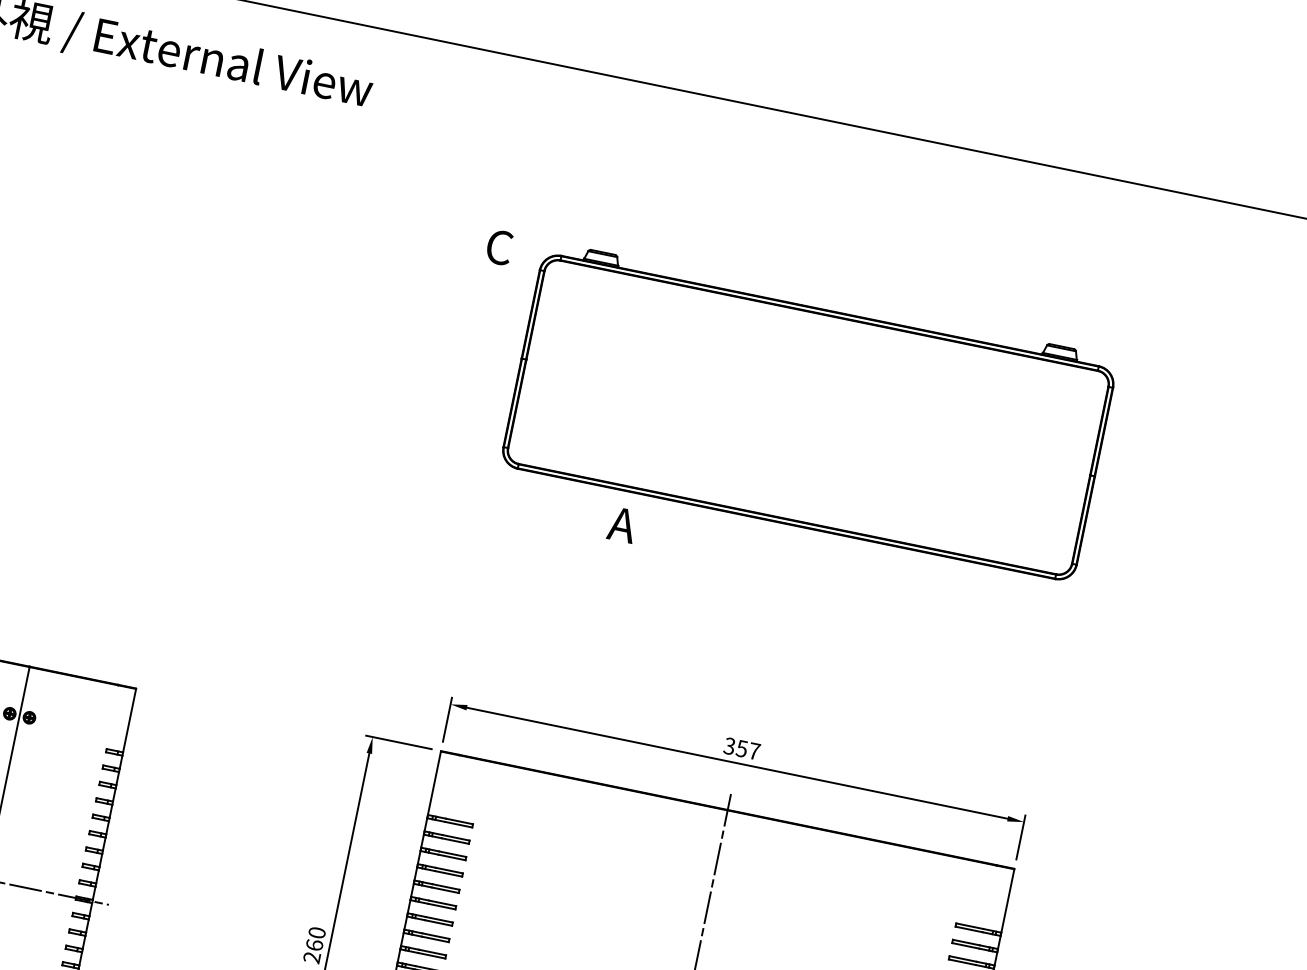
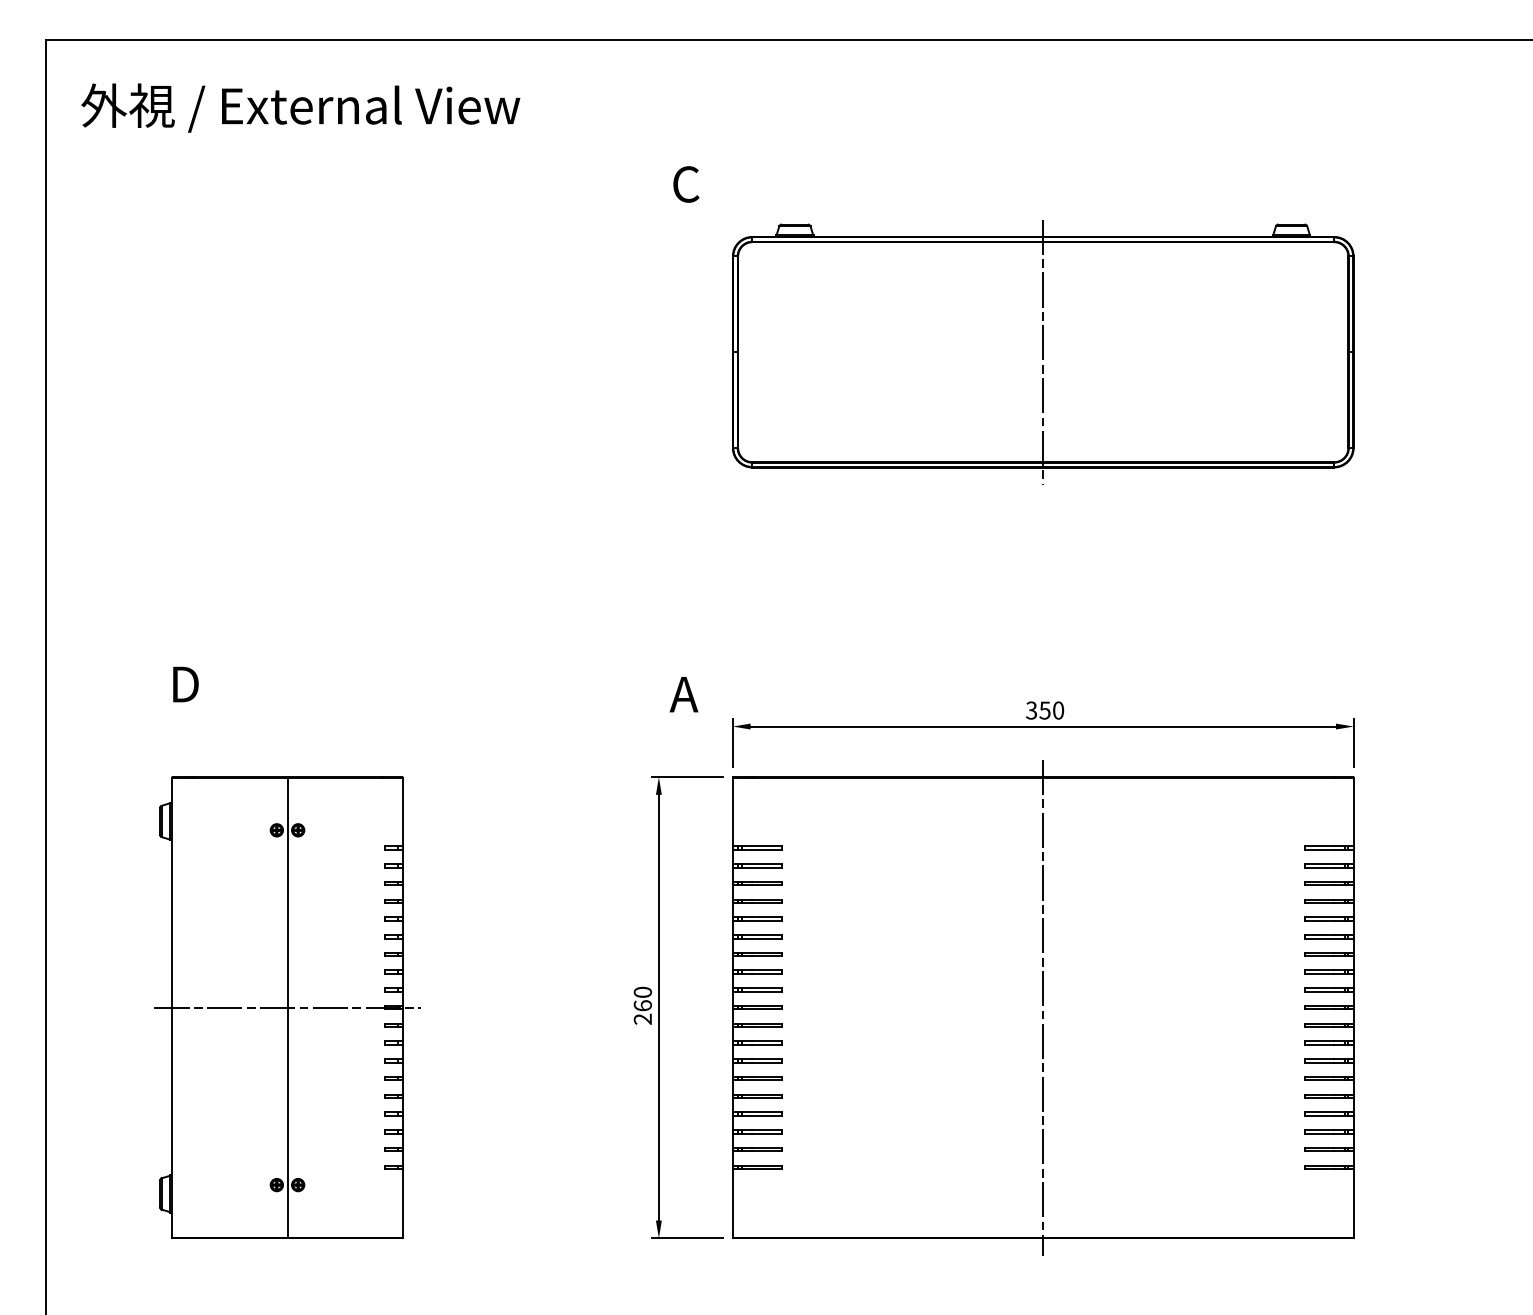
text: (499, 247) -> (686, 184), moved
line: (808, 416) -> (1043, 351), added
text: (621, 524) -> (683, 694), moved
text: (754, 751) -> (1058, 710), 357 -> 350

